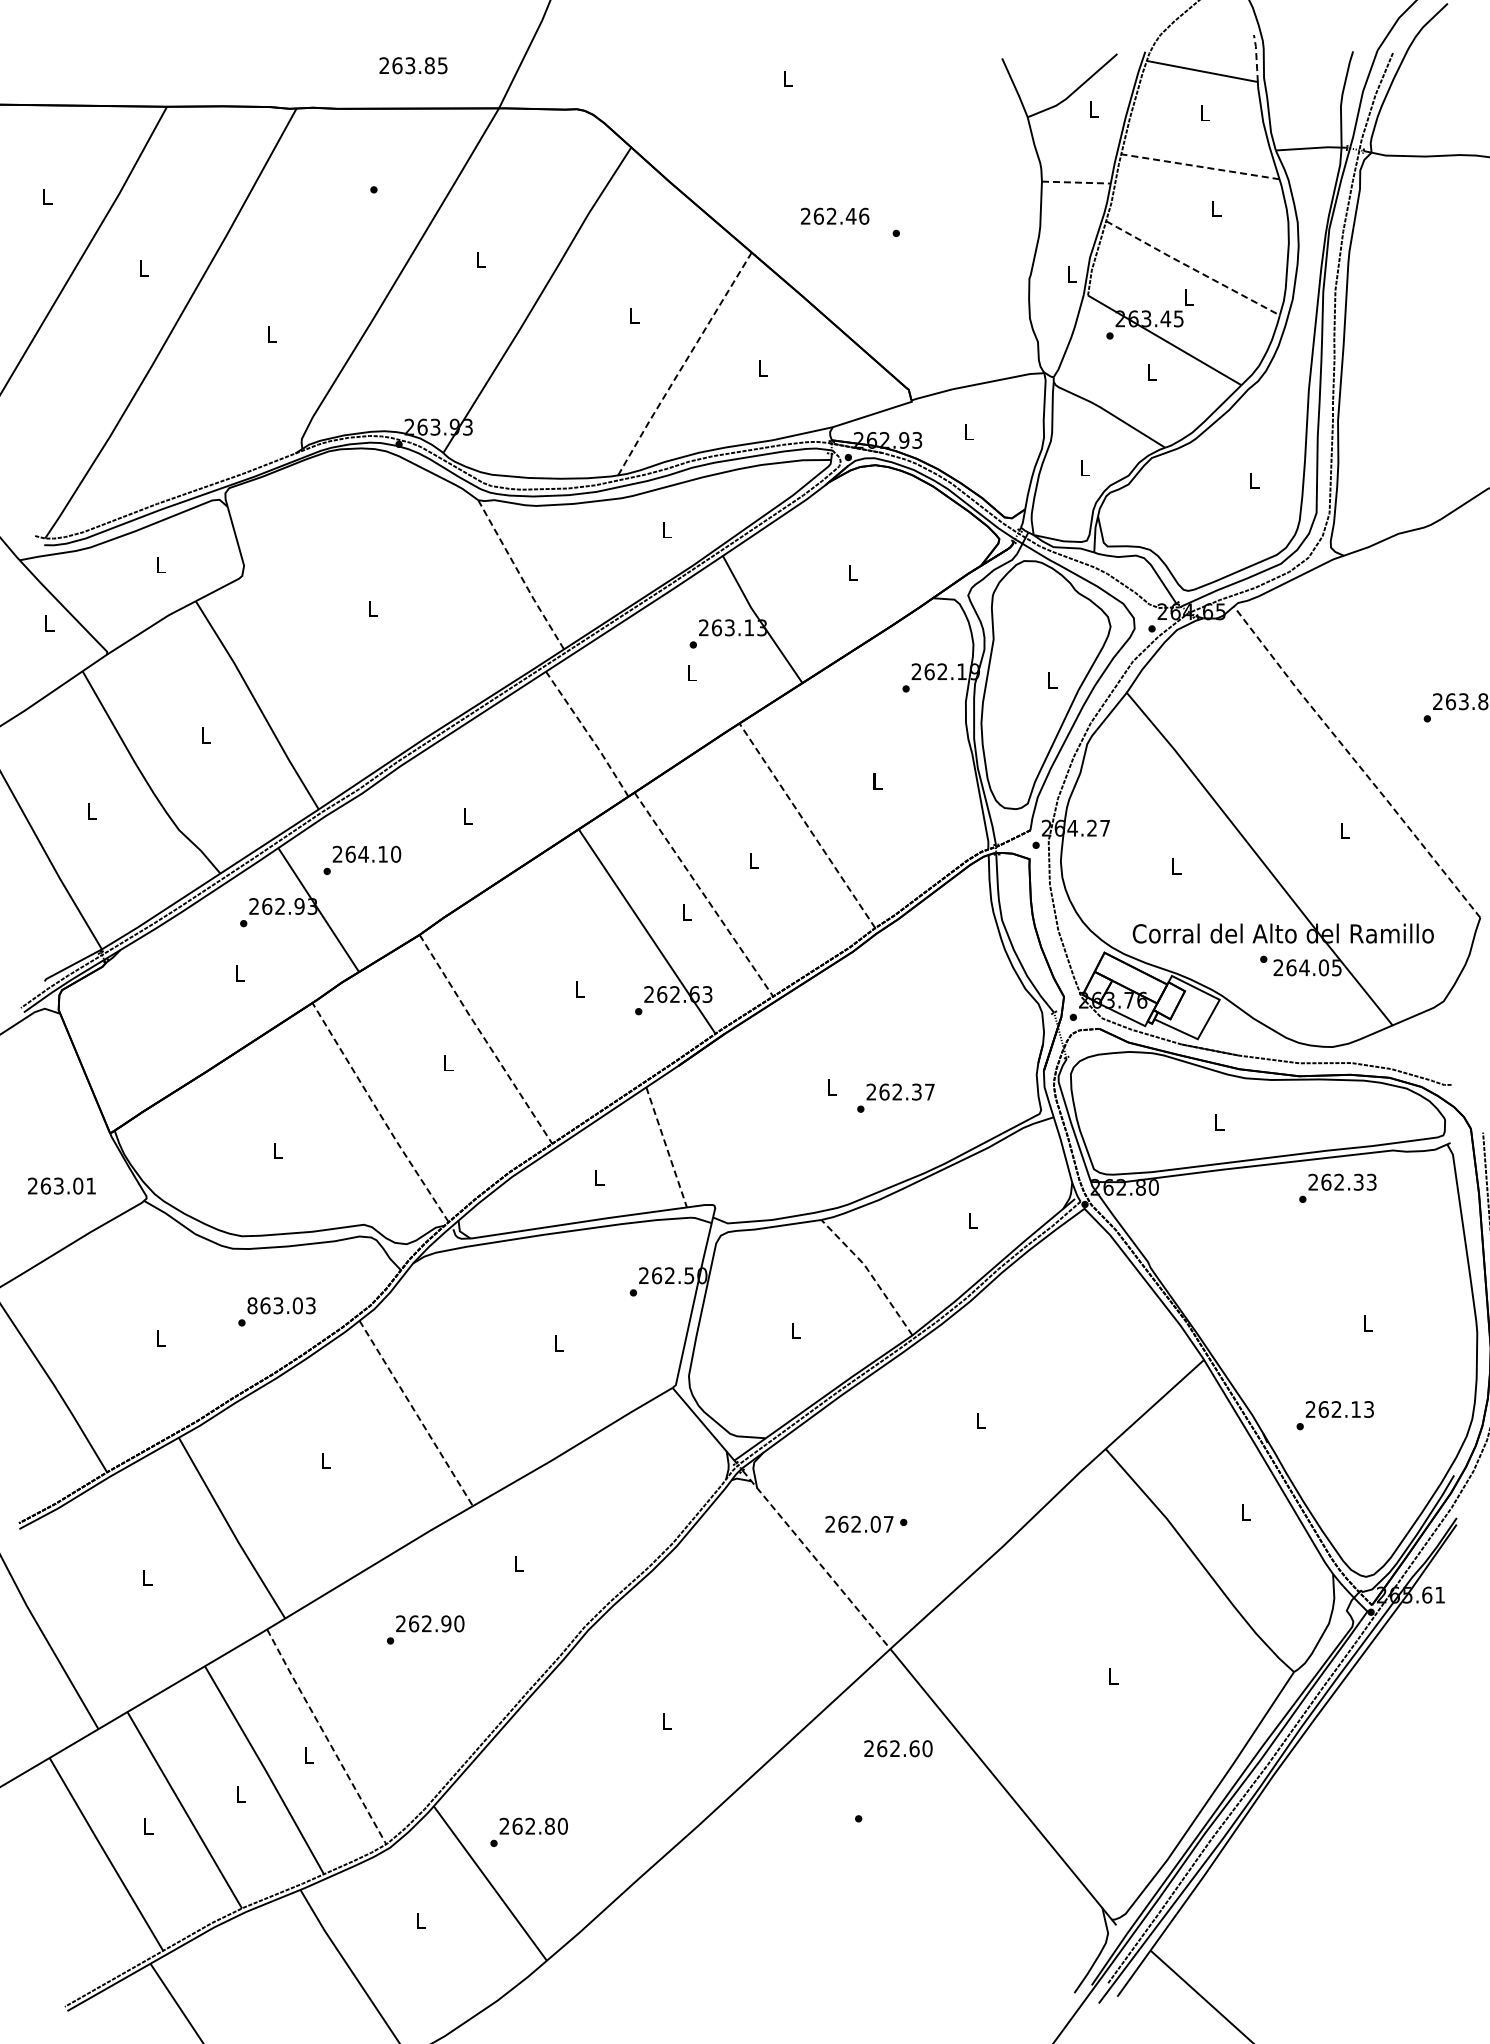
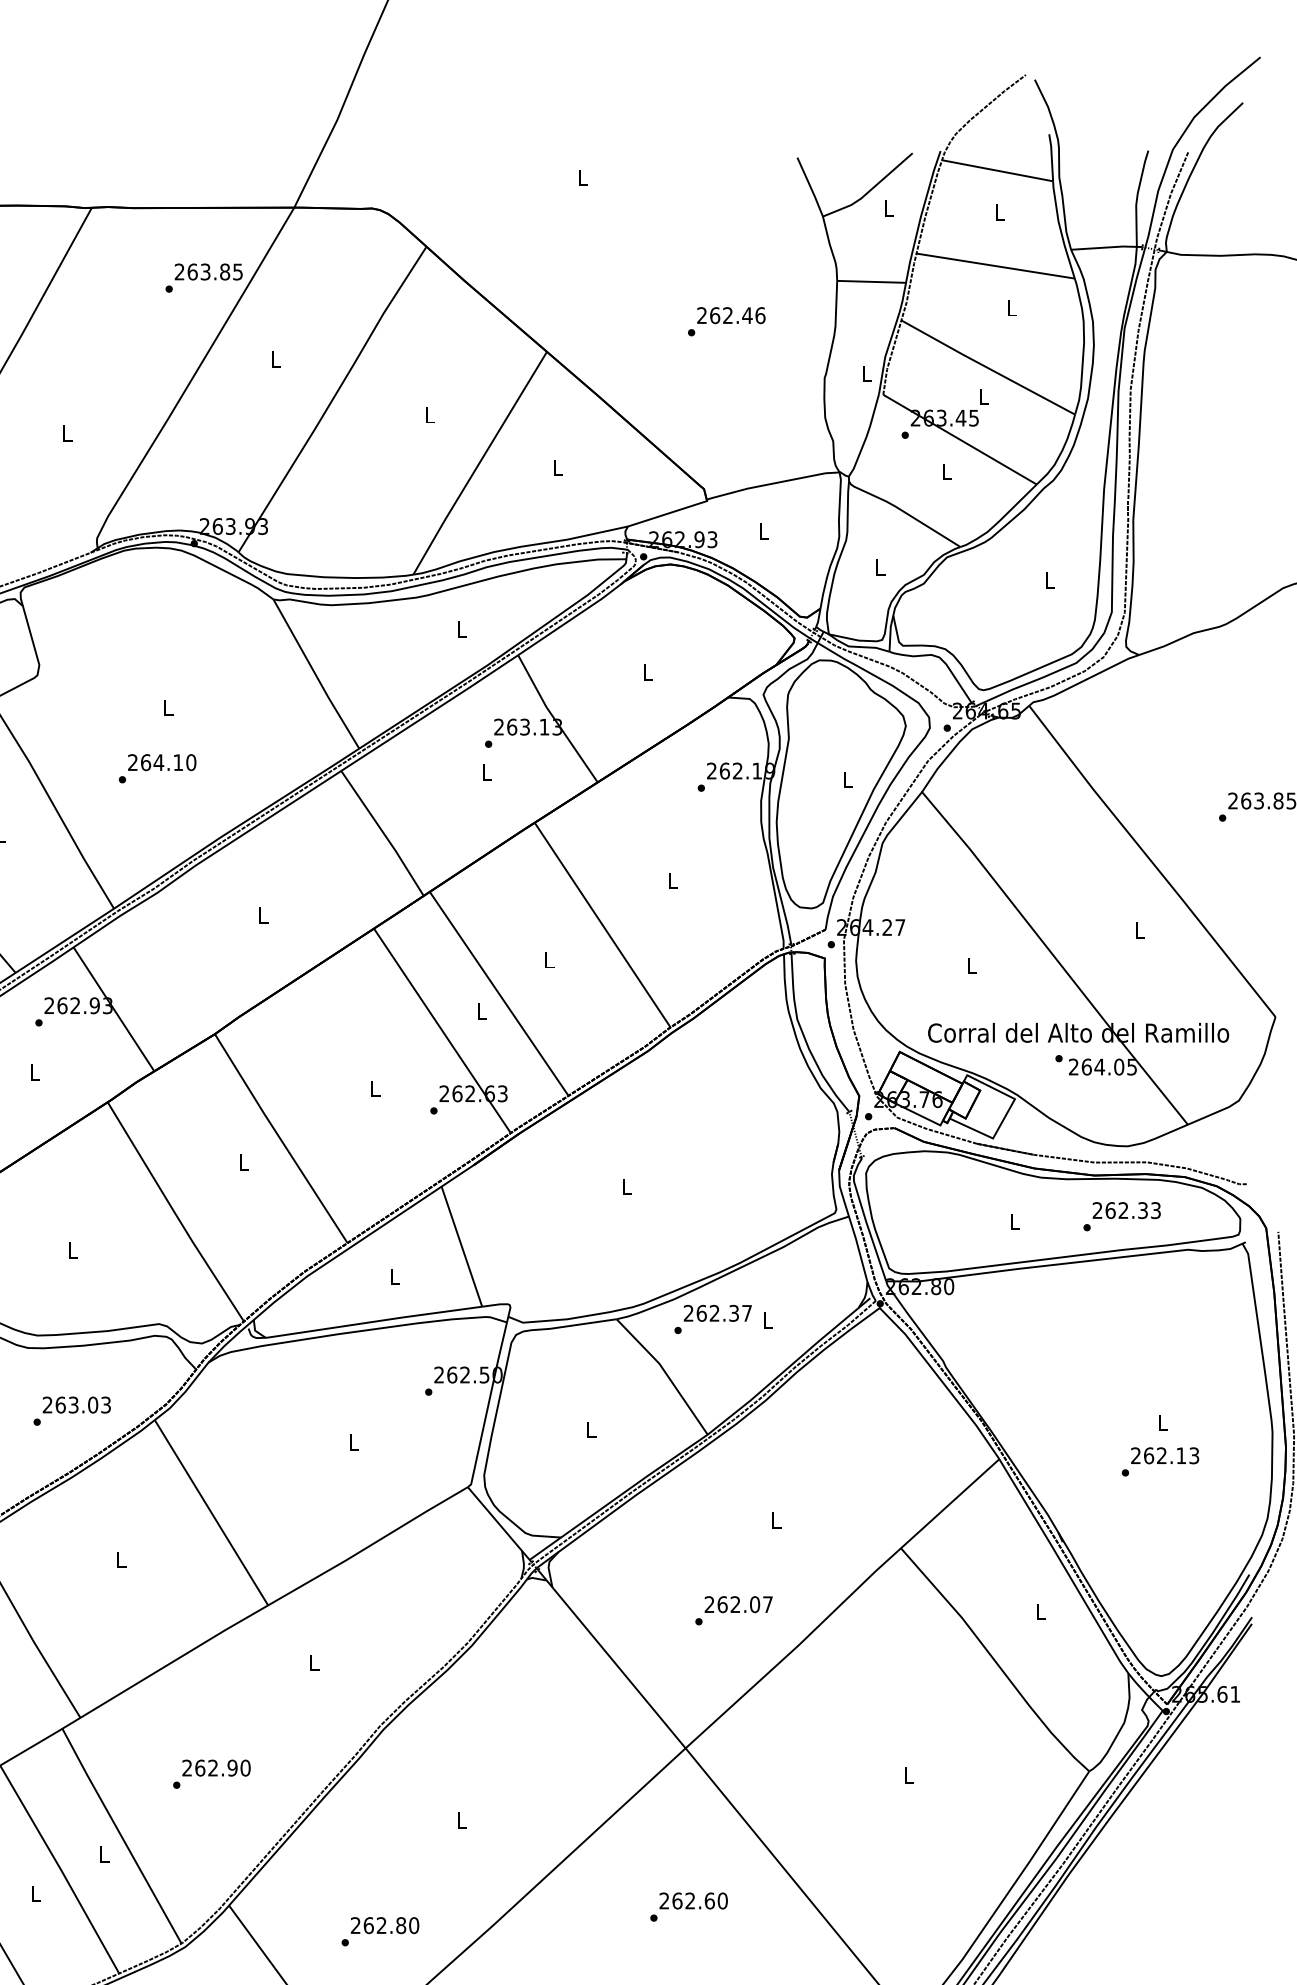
line: (1256, 57) -> (1051, 156), dashed -> solid
text: (413, 65) -> (208, 271), moved
line: (1199, 166) -> (994, 265), dashed -> solid
line: (1076, 182) -> (871, 281), dashed -> solid
text: (835, 215) -> (731, 314), moved
line: (1191, 268) -> (986, 367), dashed -> solid
line: (684, 363) -> (479, 462), dashed -> solid
line: (520, 575) -> (315, 674), dashed -> solid
line: (588, 734) -> (383, 833), dashed -> solid
line: (1356, 762) -> (1151, 861), dashed -> solid
line: (807, 825) -> (602, 924), dashed -> solid
text: (362, 859) -> (157, 767), moved
line: (704, 894) -> (499, 993), dashed -> solid
line: (484, 1039) -> (279, 1138), dashed -> solid
text: (895, 1097) -> (712, 1318), moved
line: (379, 1113) -> (174, 1212), dashed -> solid
line: (666, 1147) -> (461, 1246), dashed -> solid
text: (1337, 1187) -> (1121, 1215), moved
line: (870, 1274) -> (665, 1373), dashed -> solid
text: (252, 1305) -> (47, 1404), 863.03 -> 263.03
line: (416, 1413) -> (211, 1512), dashed -> solid
text: (1334, 1415) -> (1159, 1461), moved
text: (859, 1523) -> (738, 1603), moved
line: (816, 1559) -> (611, 1658), dashed -> solid
text: (425, 1629) -> (211, 1773), moved
line: (325, 1736) -> (120, 1835), dashed -> solid
text: (898, 1748) -> (693, 1900), moved
text: (528, 1831) -> (379, 1930), moved

